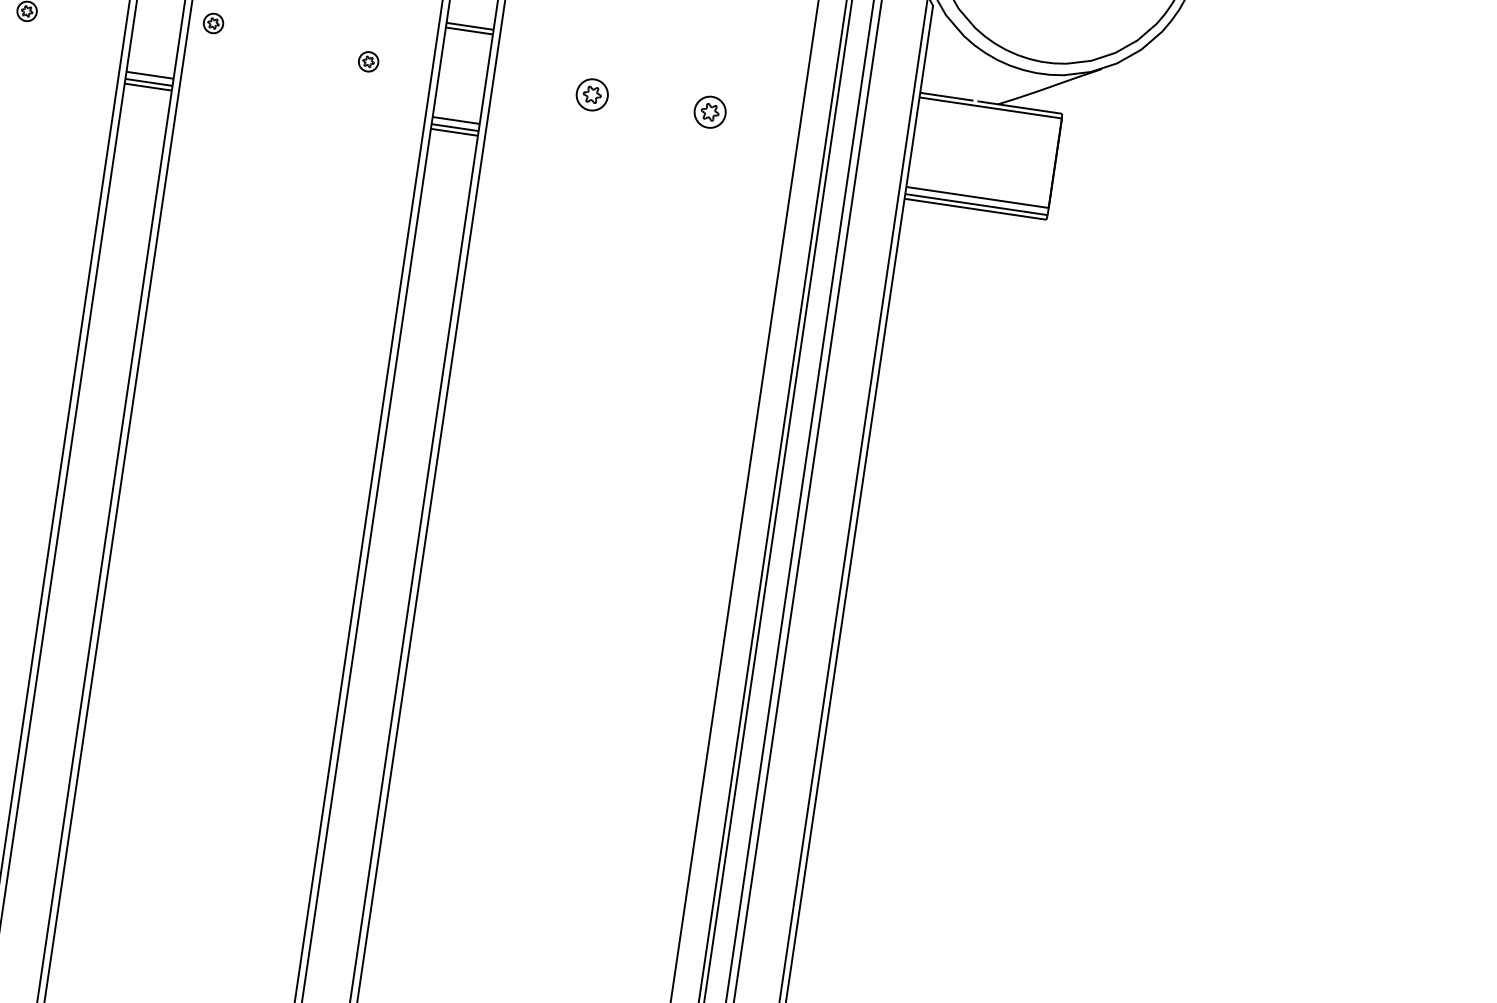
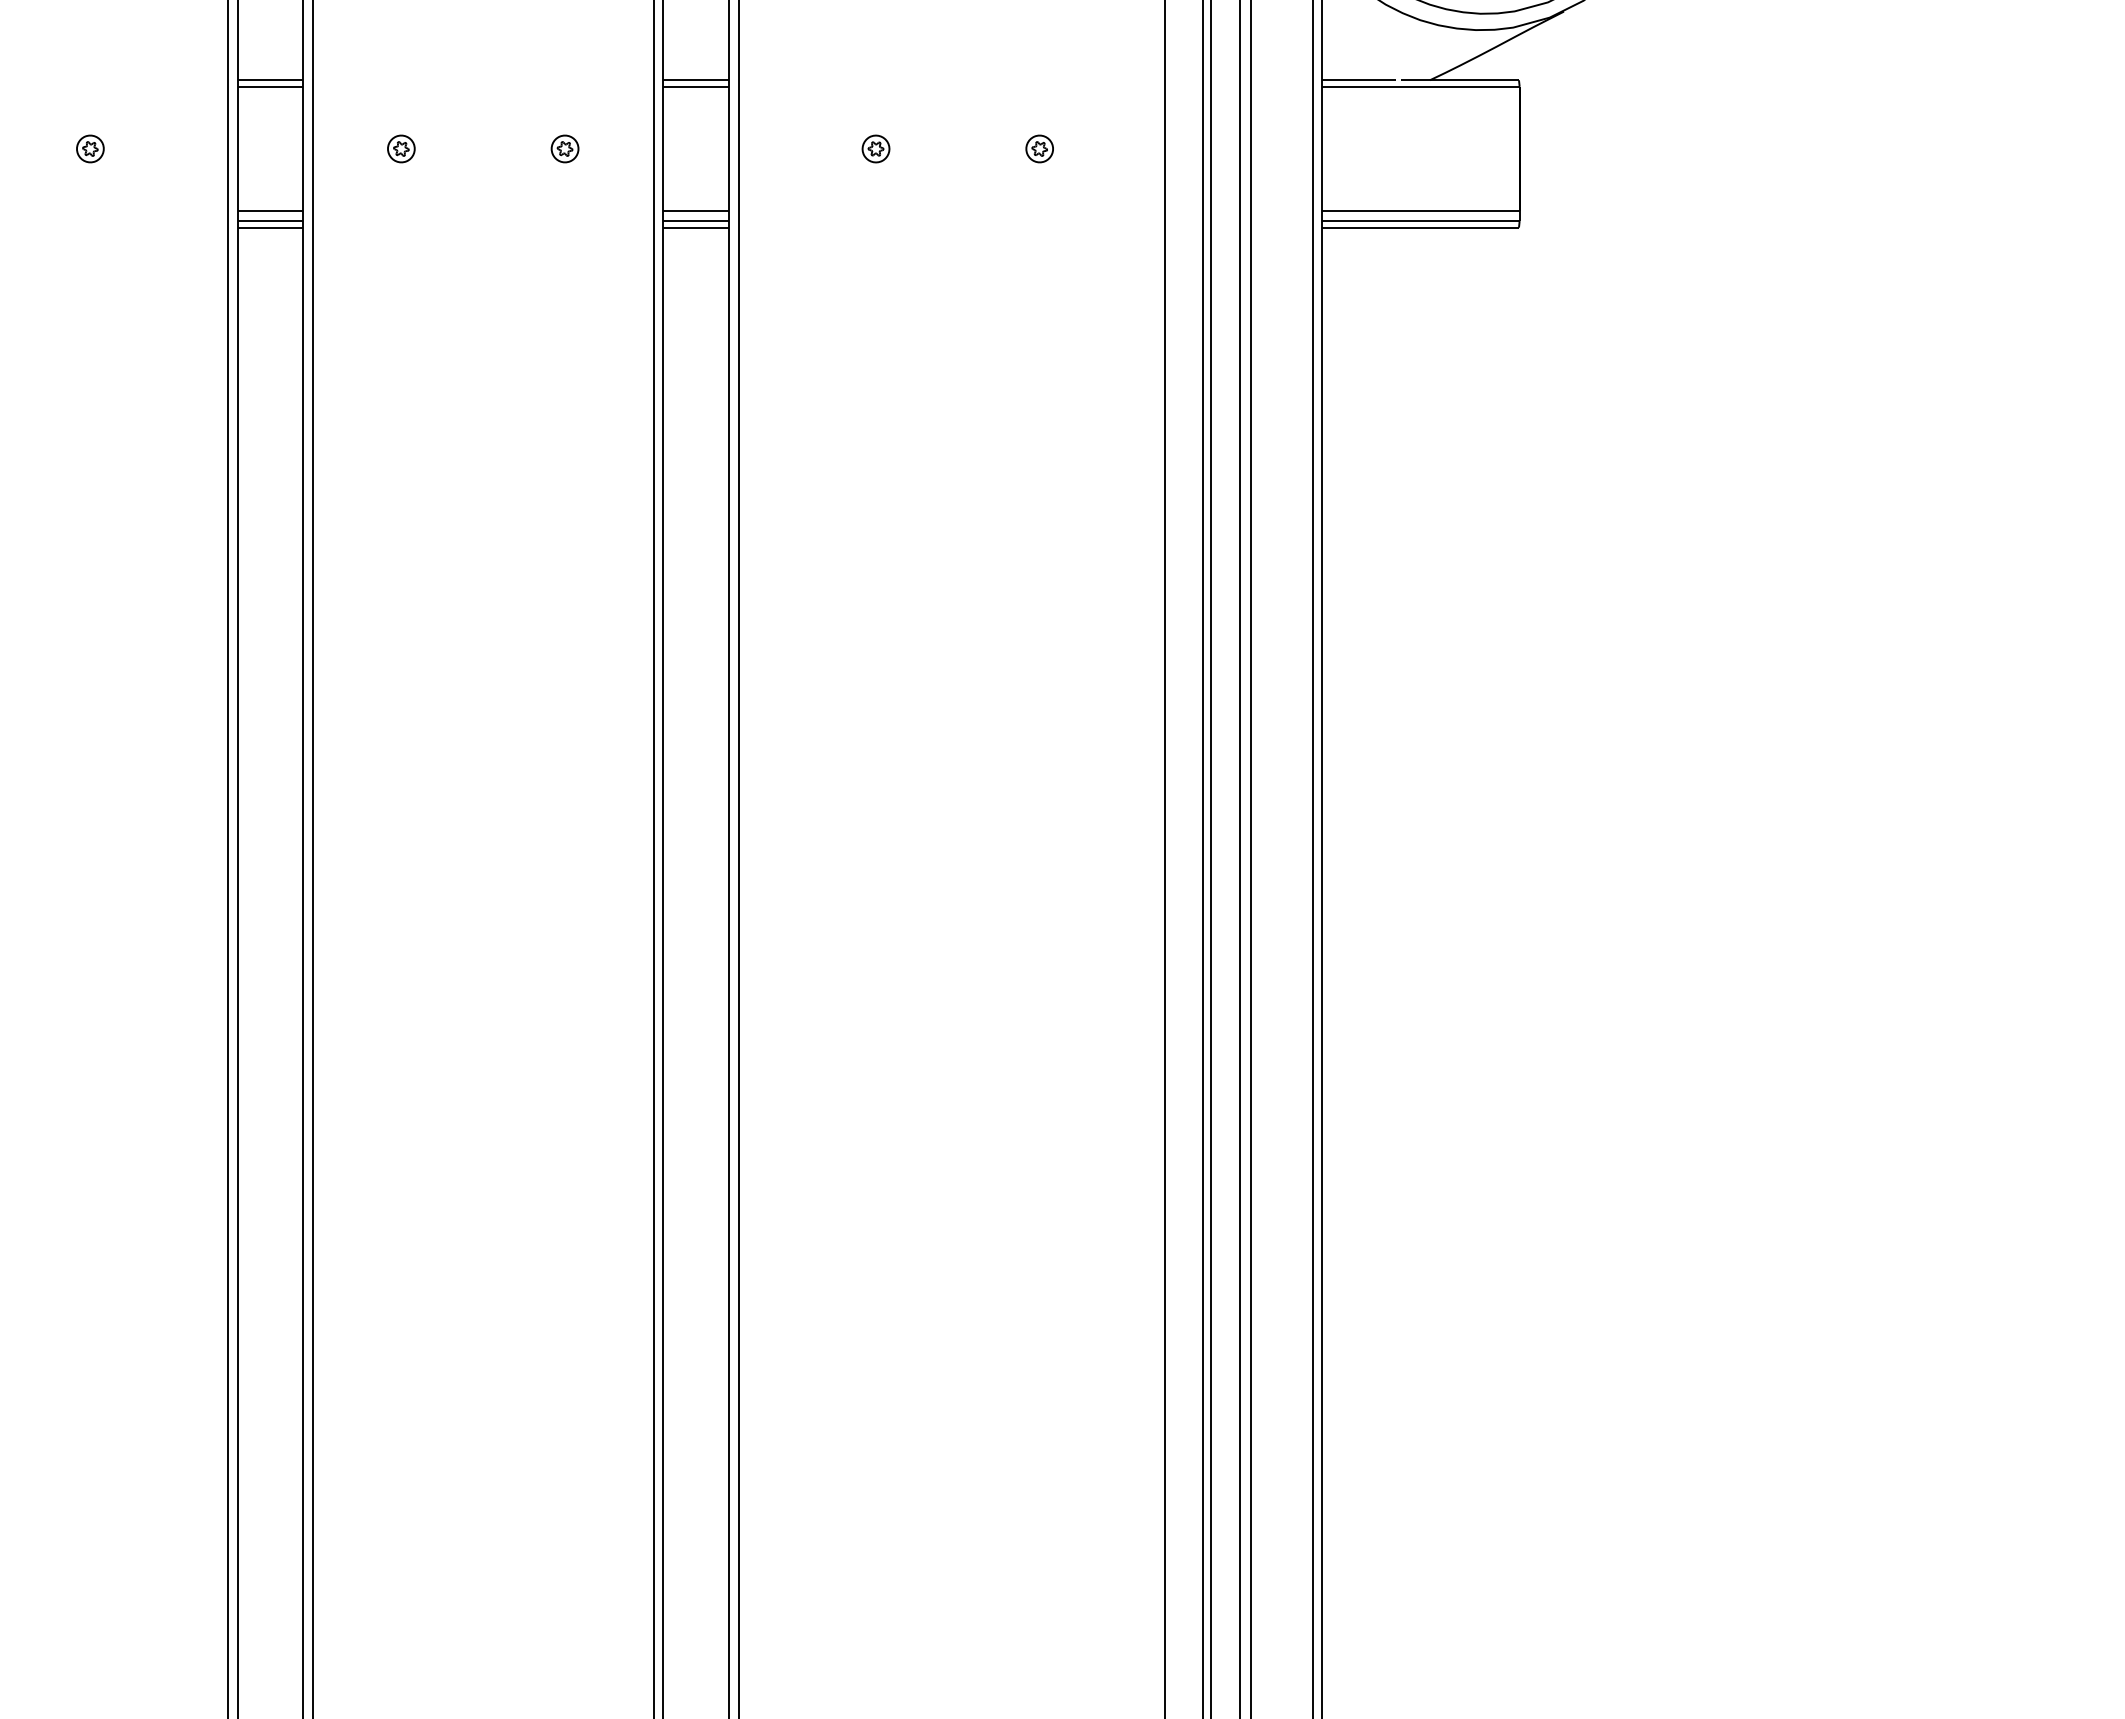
part: (213, 23) -> (401, 148), moved
part: (591, 94) -> (875, 148), size x0.62
part: (709, 111) -> (1039, 148), size x0.62

